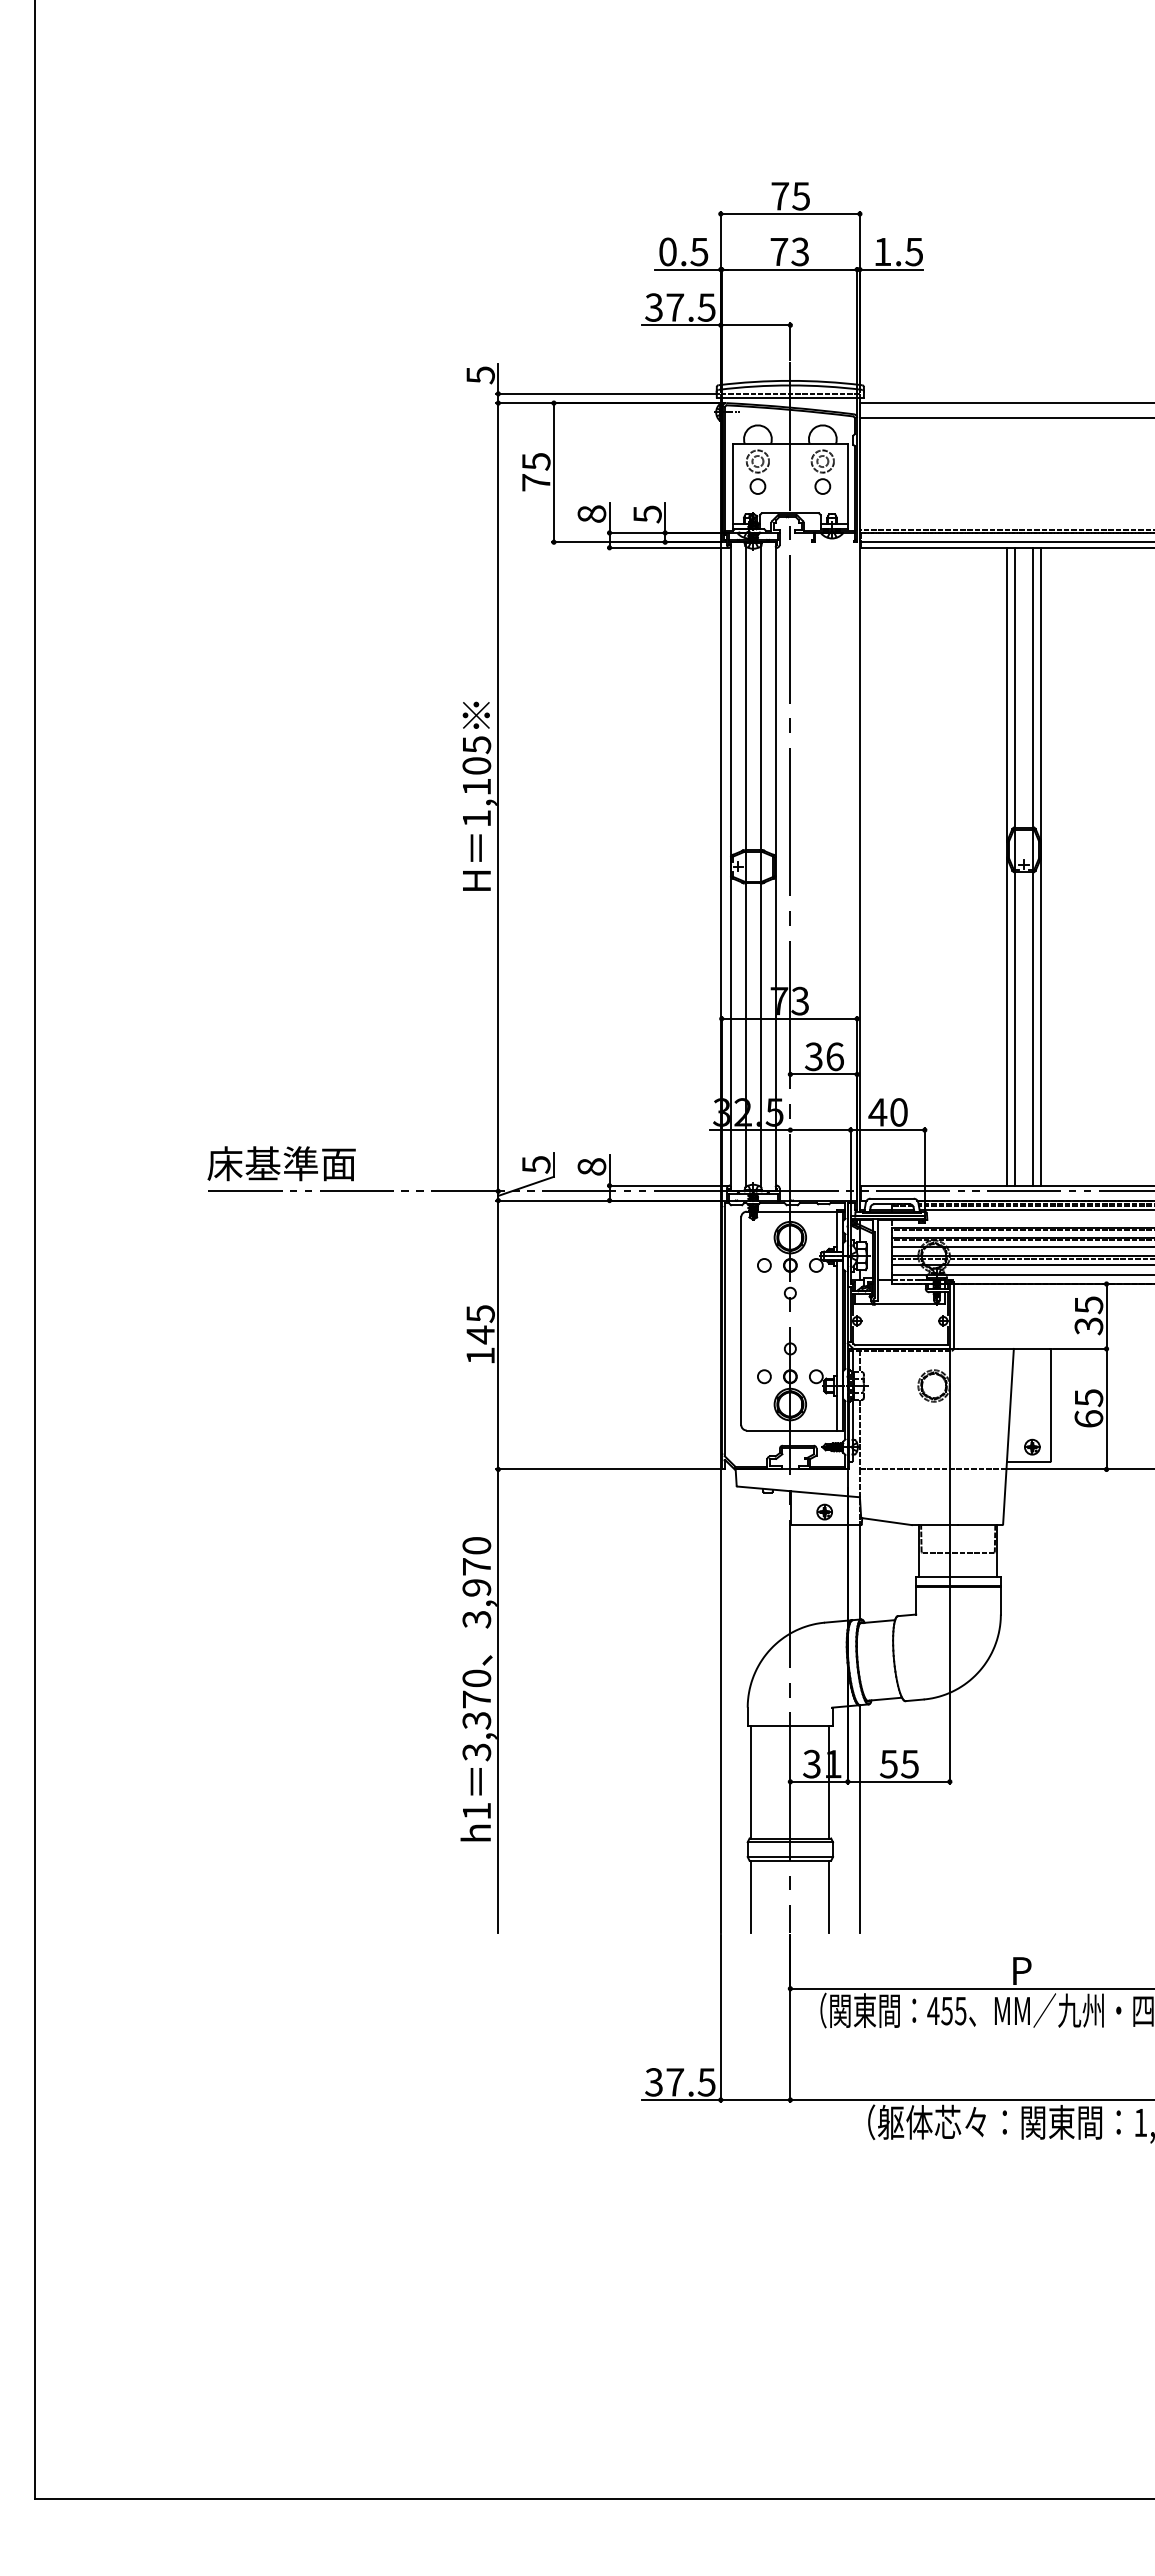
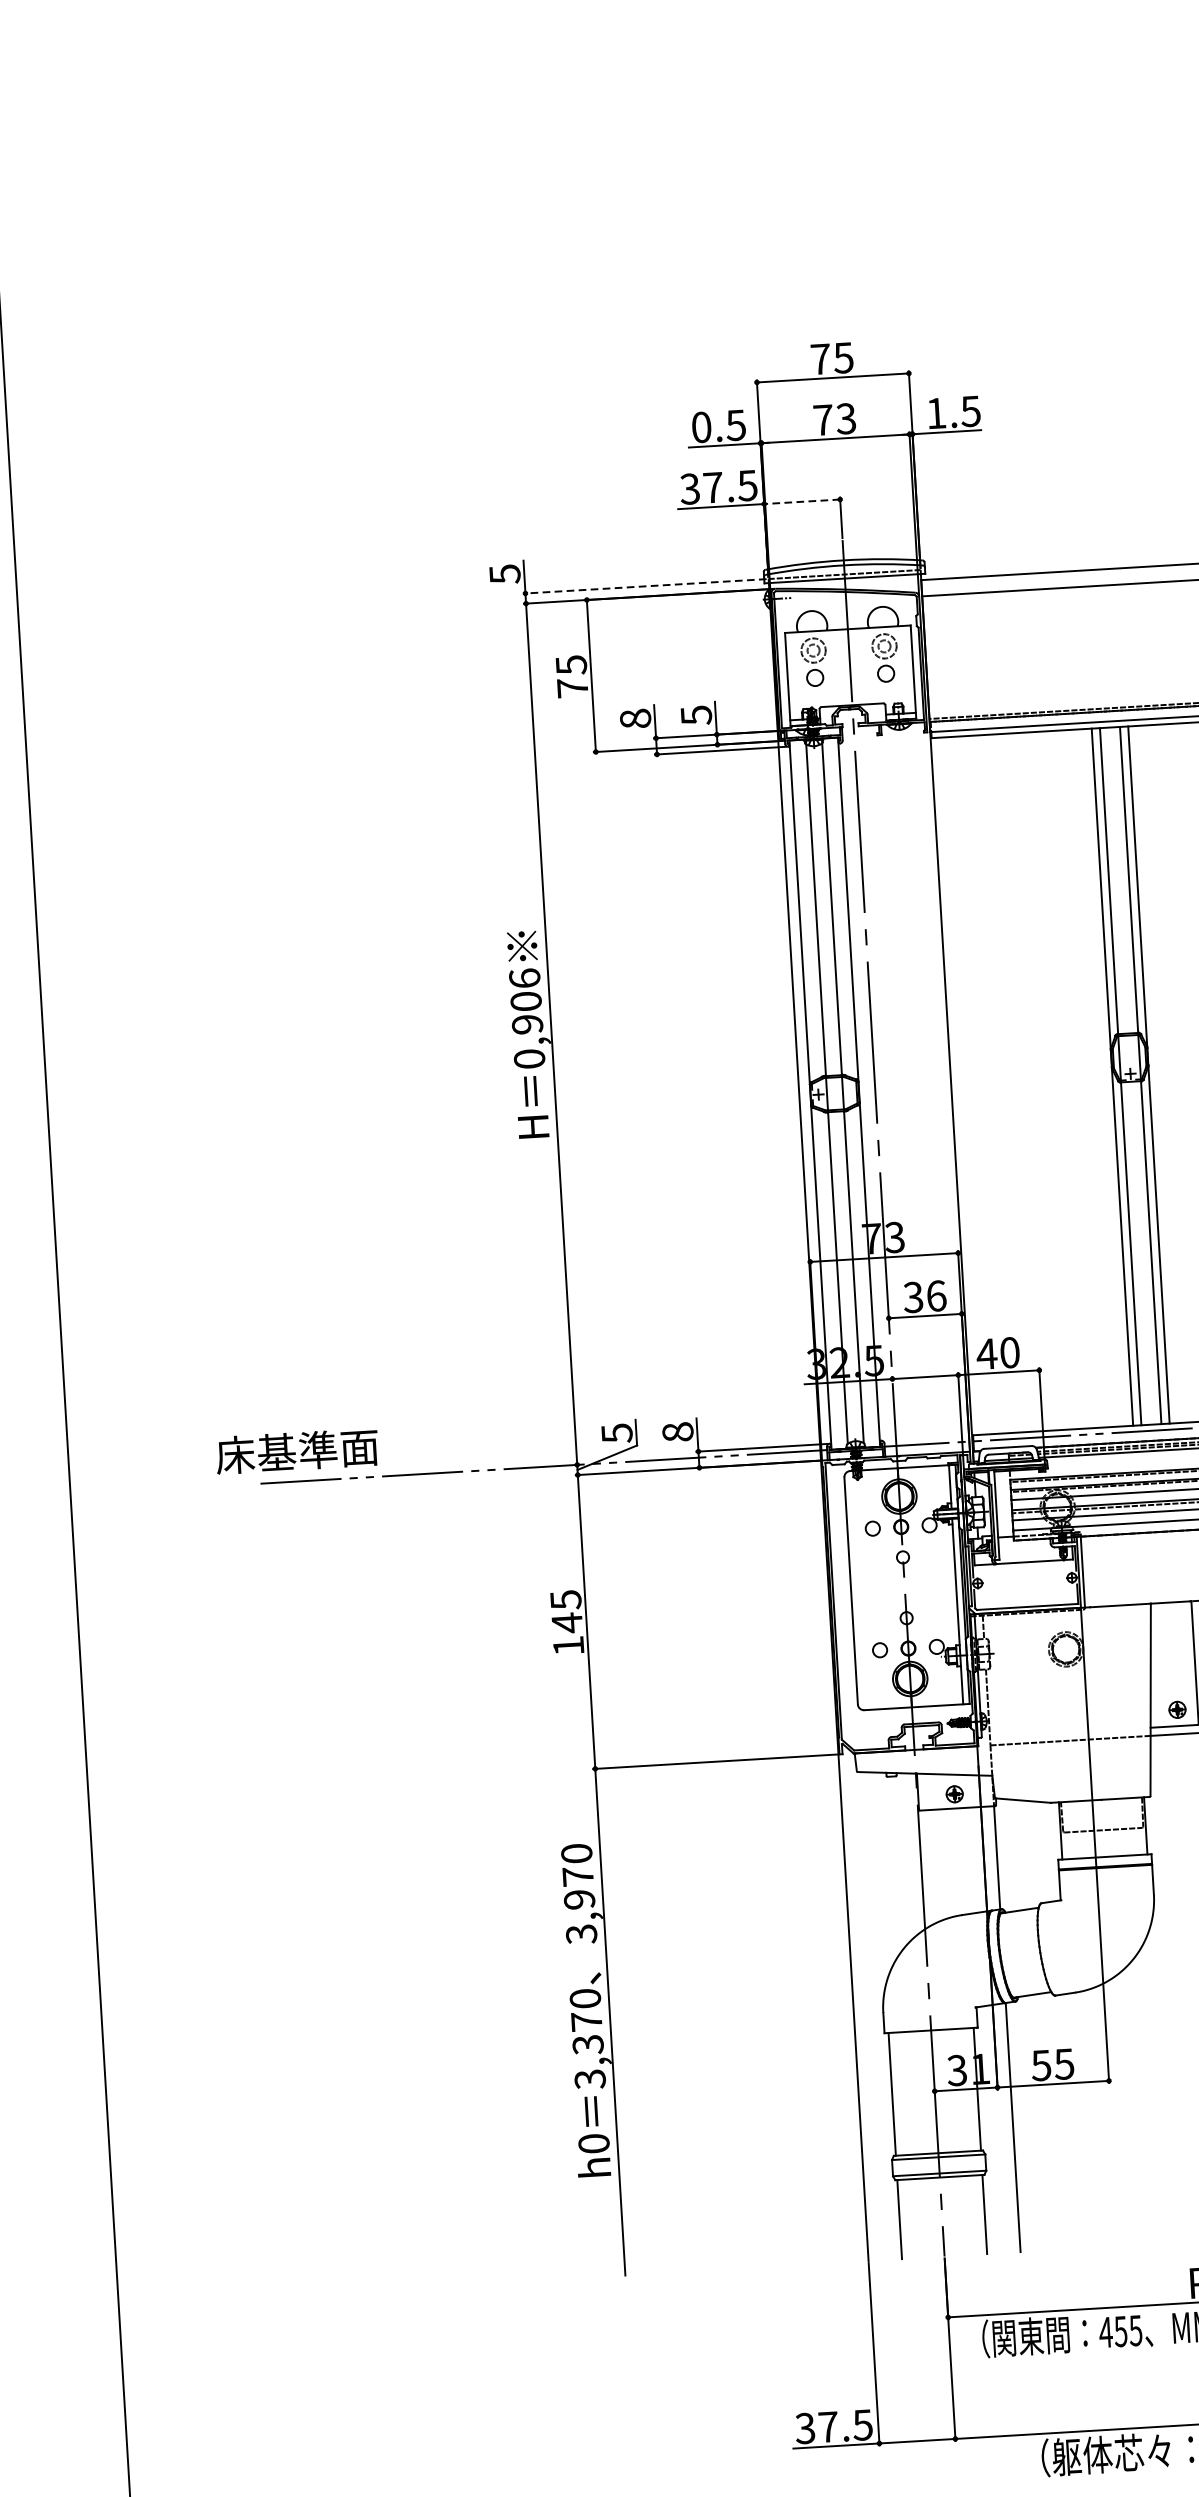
line: (755, 325) -> (802, 502), solid -> dashed
line: (607, 393) -> (644, 586), solid -> dashed
text: (476, 781) -> (526, 1018), 1,105 -> 0,906
text: (281, 1163) -> (296, 1451), moved
text: (476, 1810) -> (593, 2142), h1 -> h0

